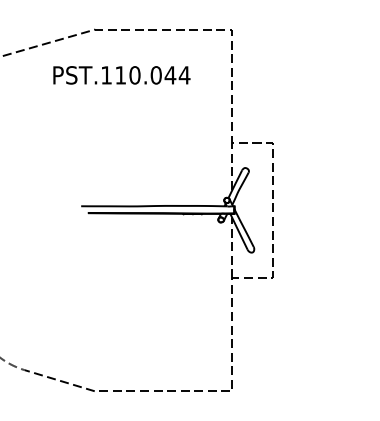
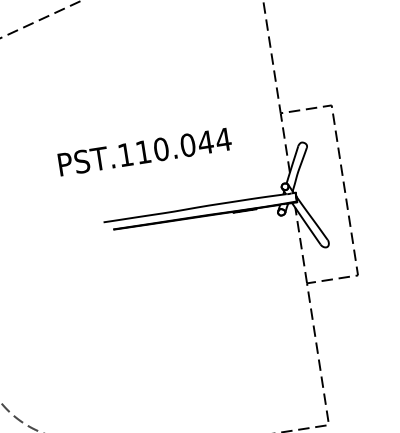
text: (121, 75) -> (144, 152), moved

